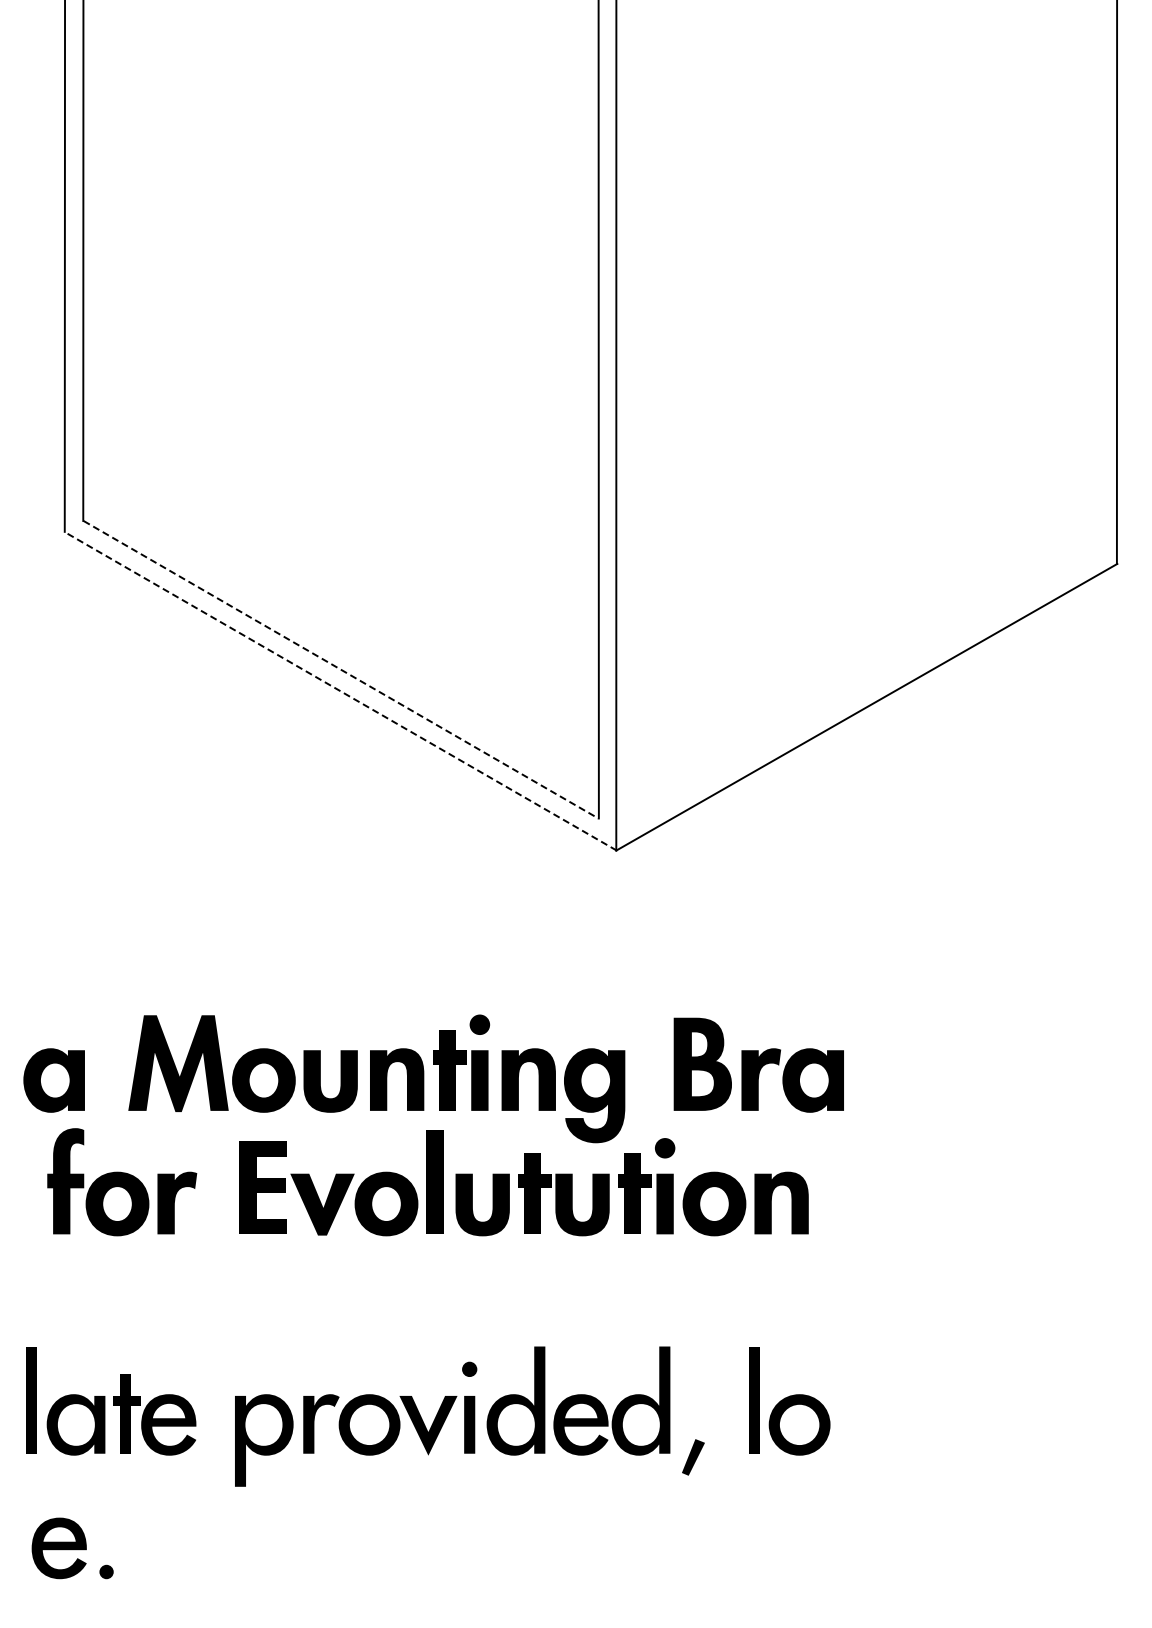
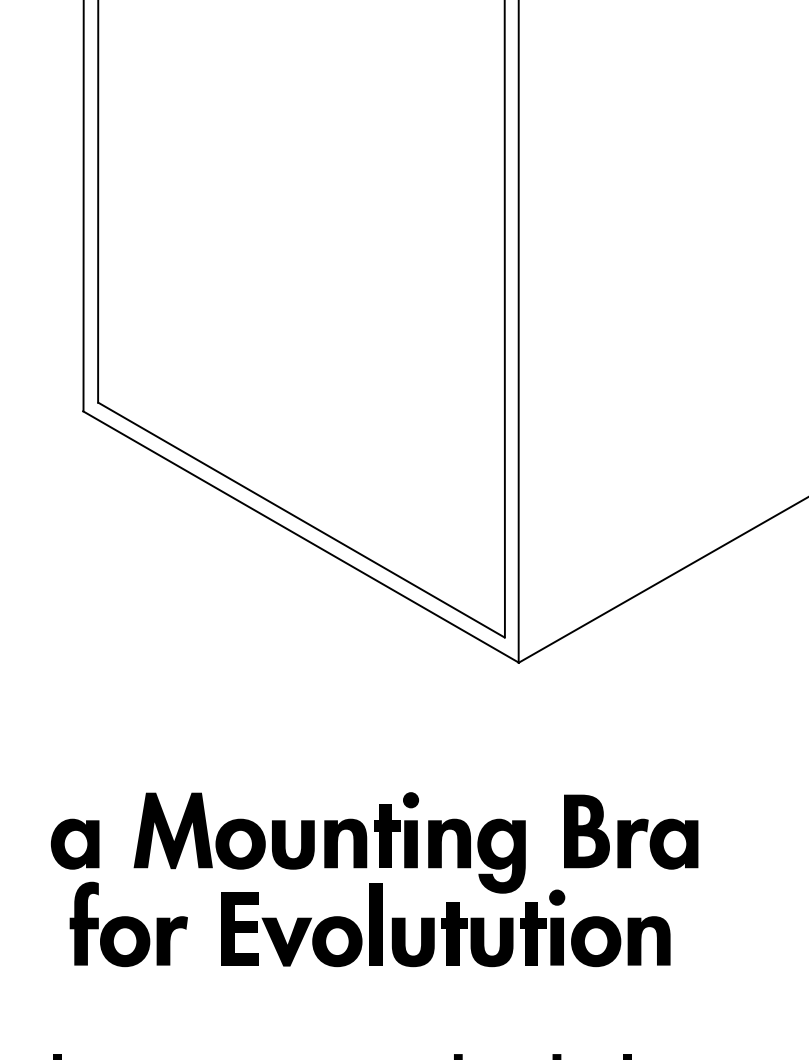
line: (341, 670) -> (301, 520), dashed -> solid
line: (340, 691) -> (301, 537), dashed -> solid

